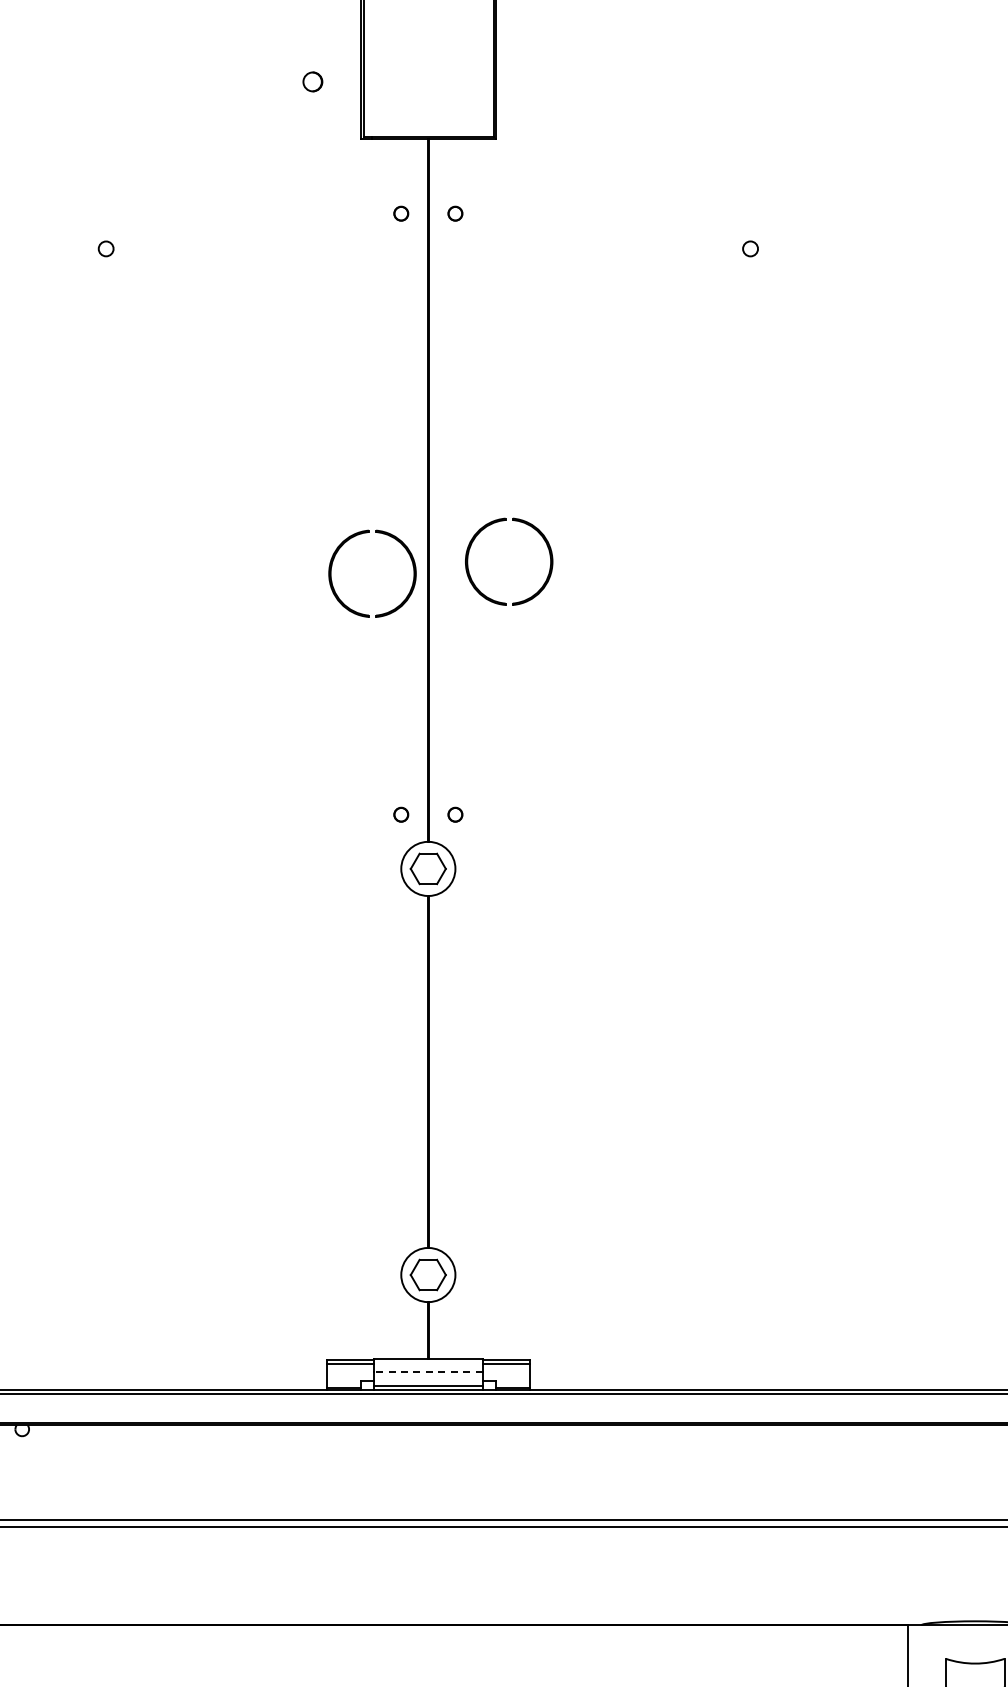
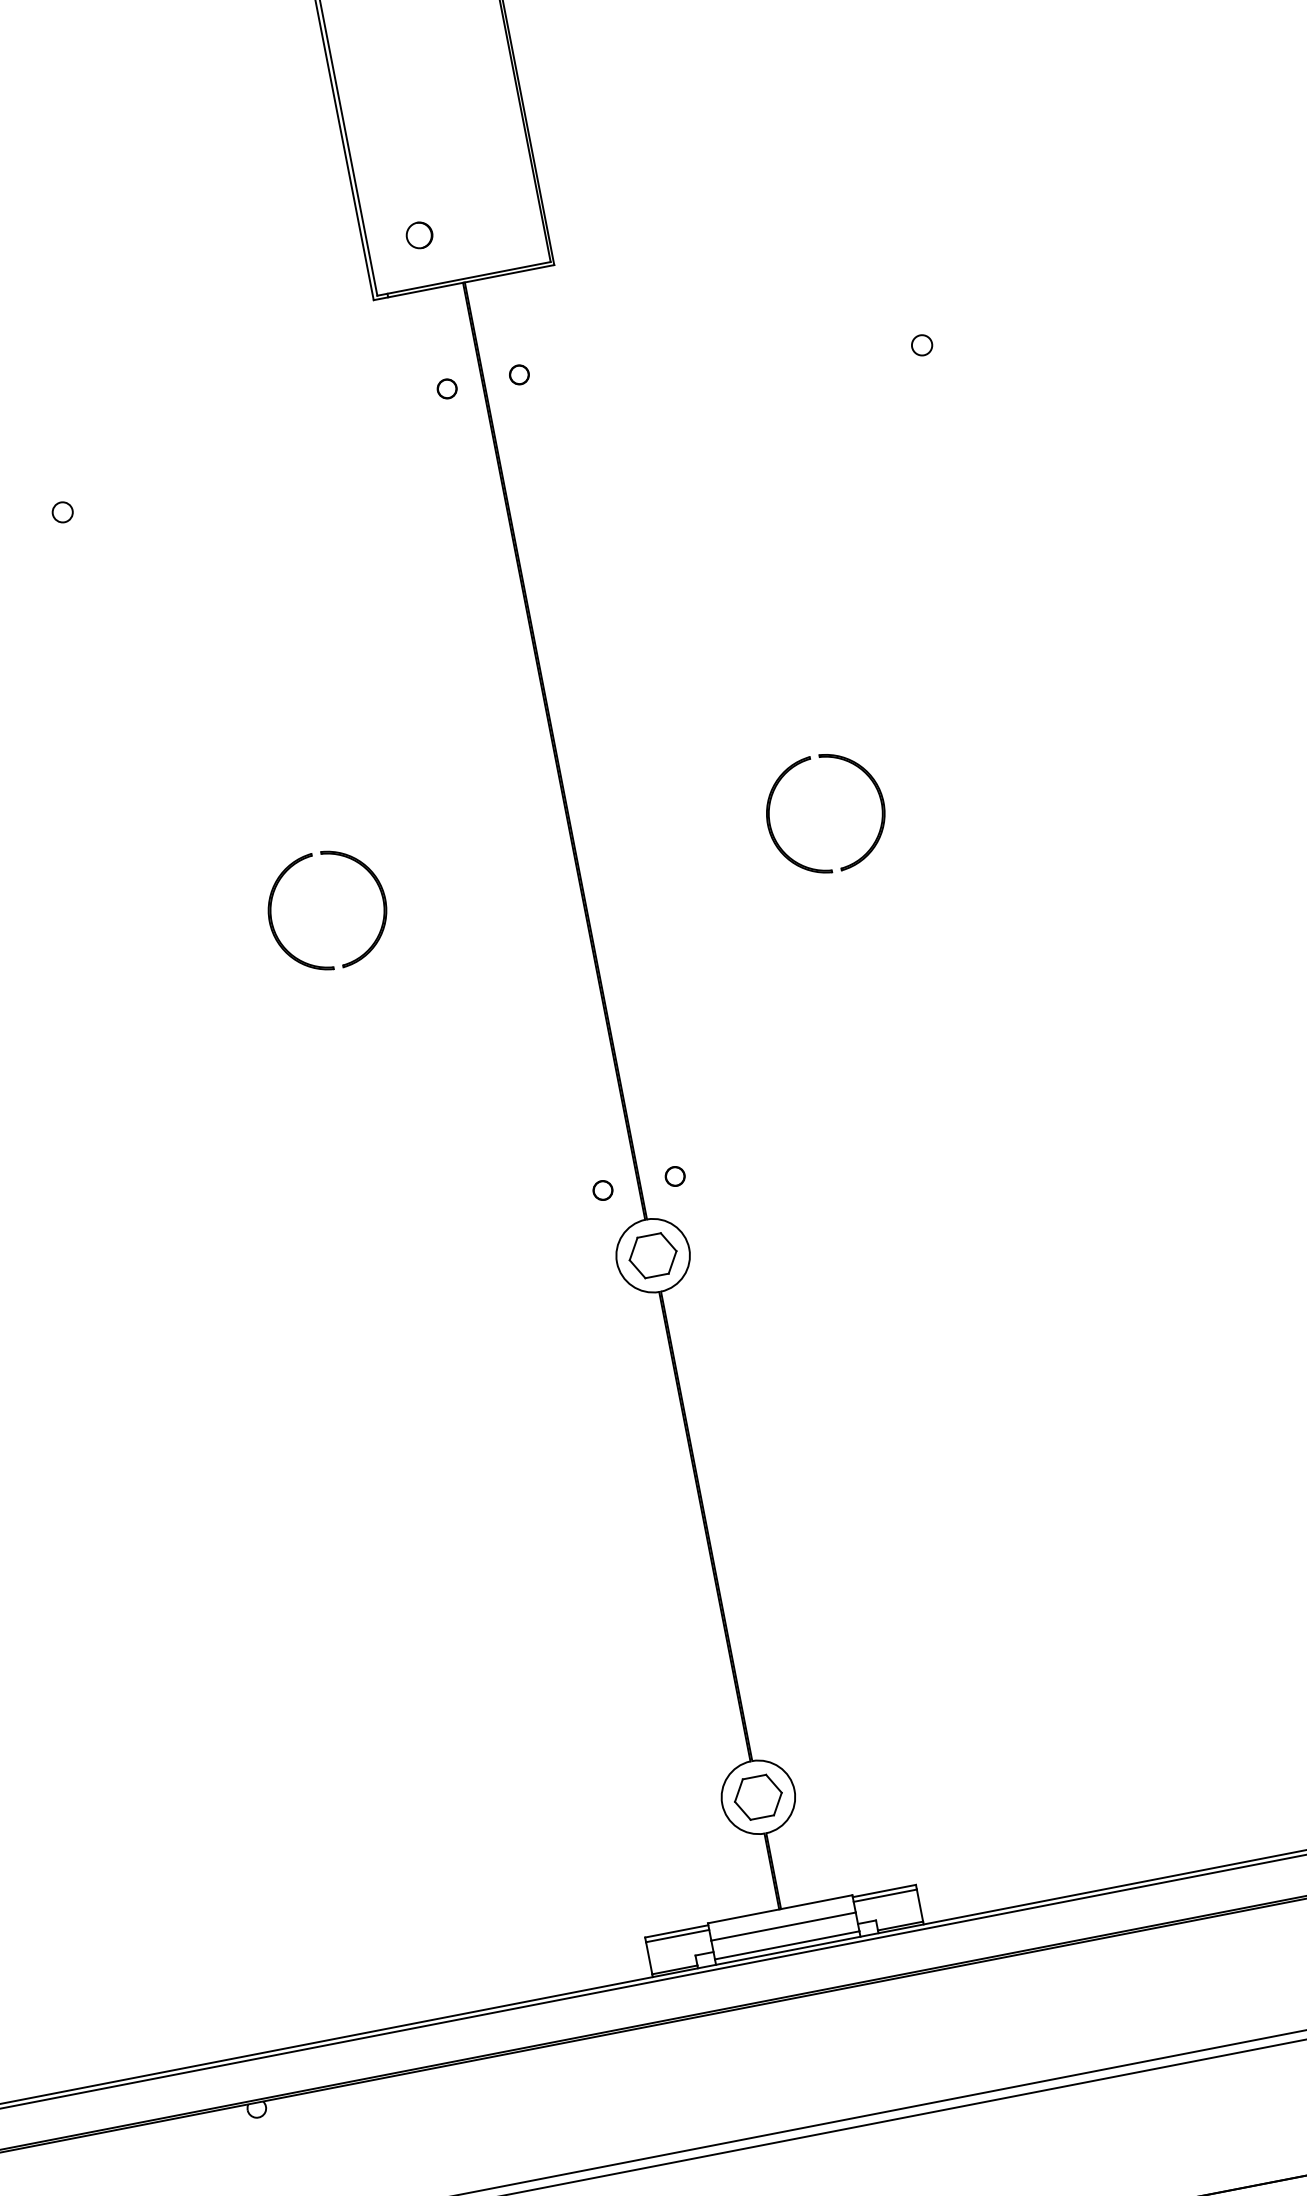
part: (312, 81) -> (418, 234), moved
part: (532, 528) -> (848, 763), moved
part: (354, 537) -> (294, 866), moved
line: (427, 1371) -> (782, 1926), dashed -> solid

